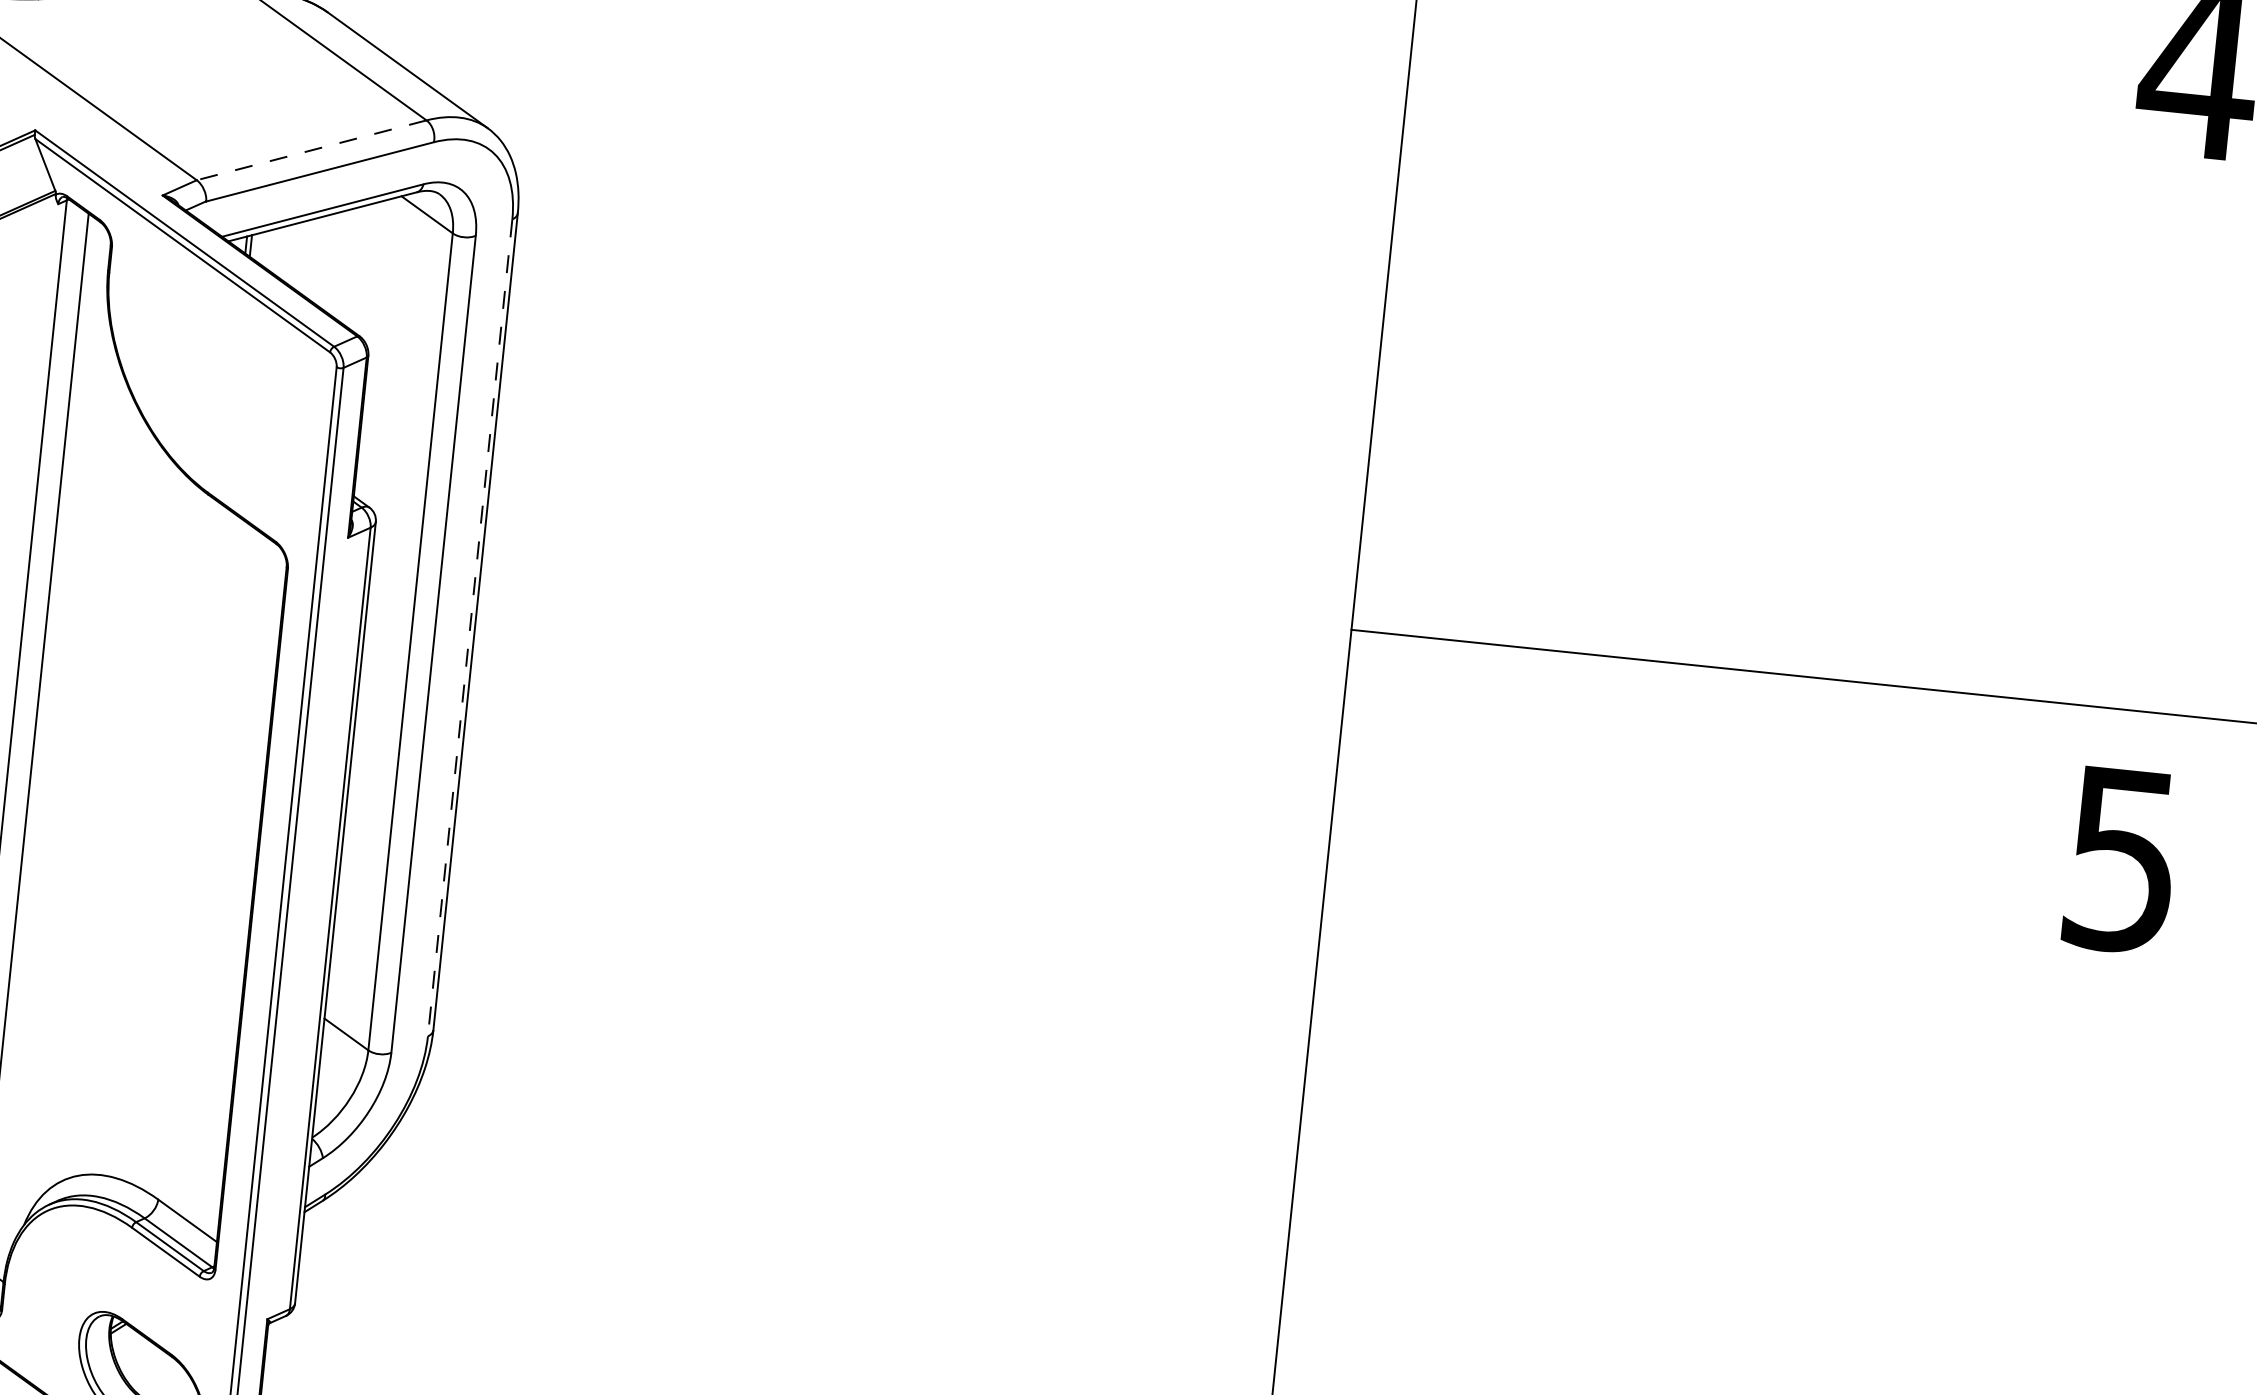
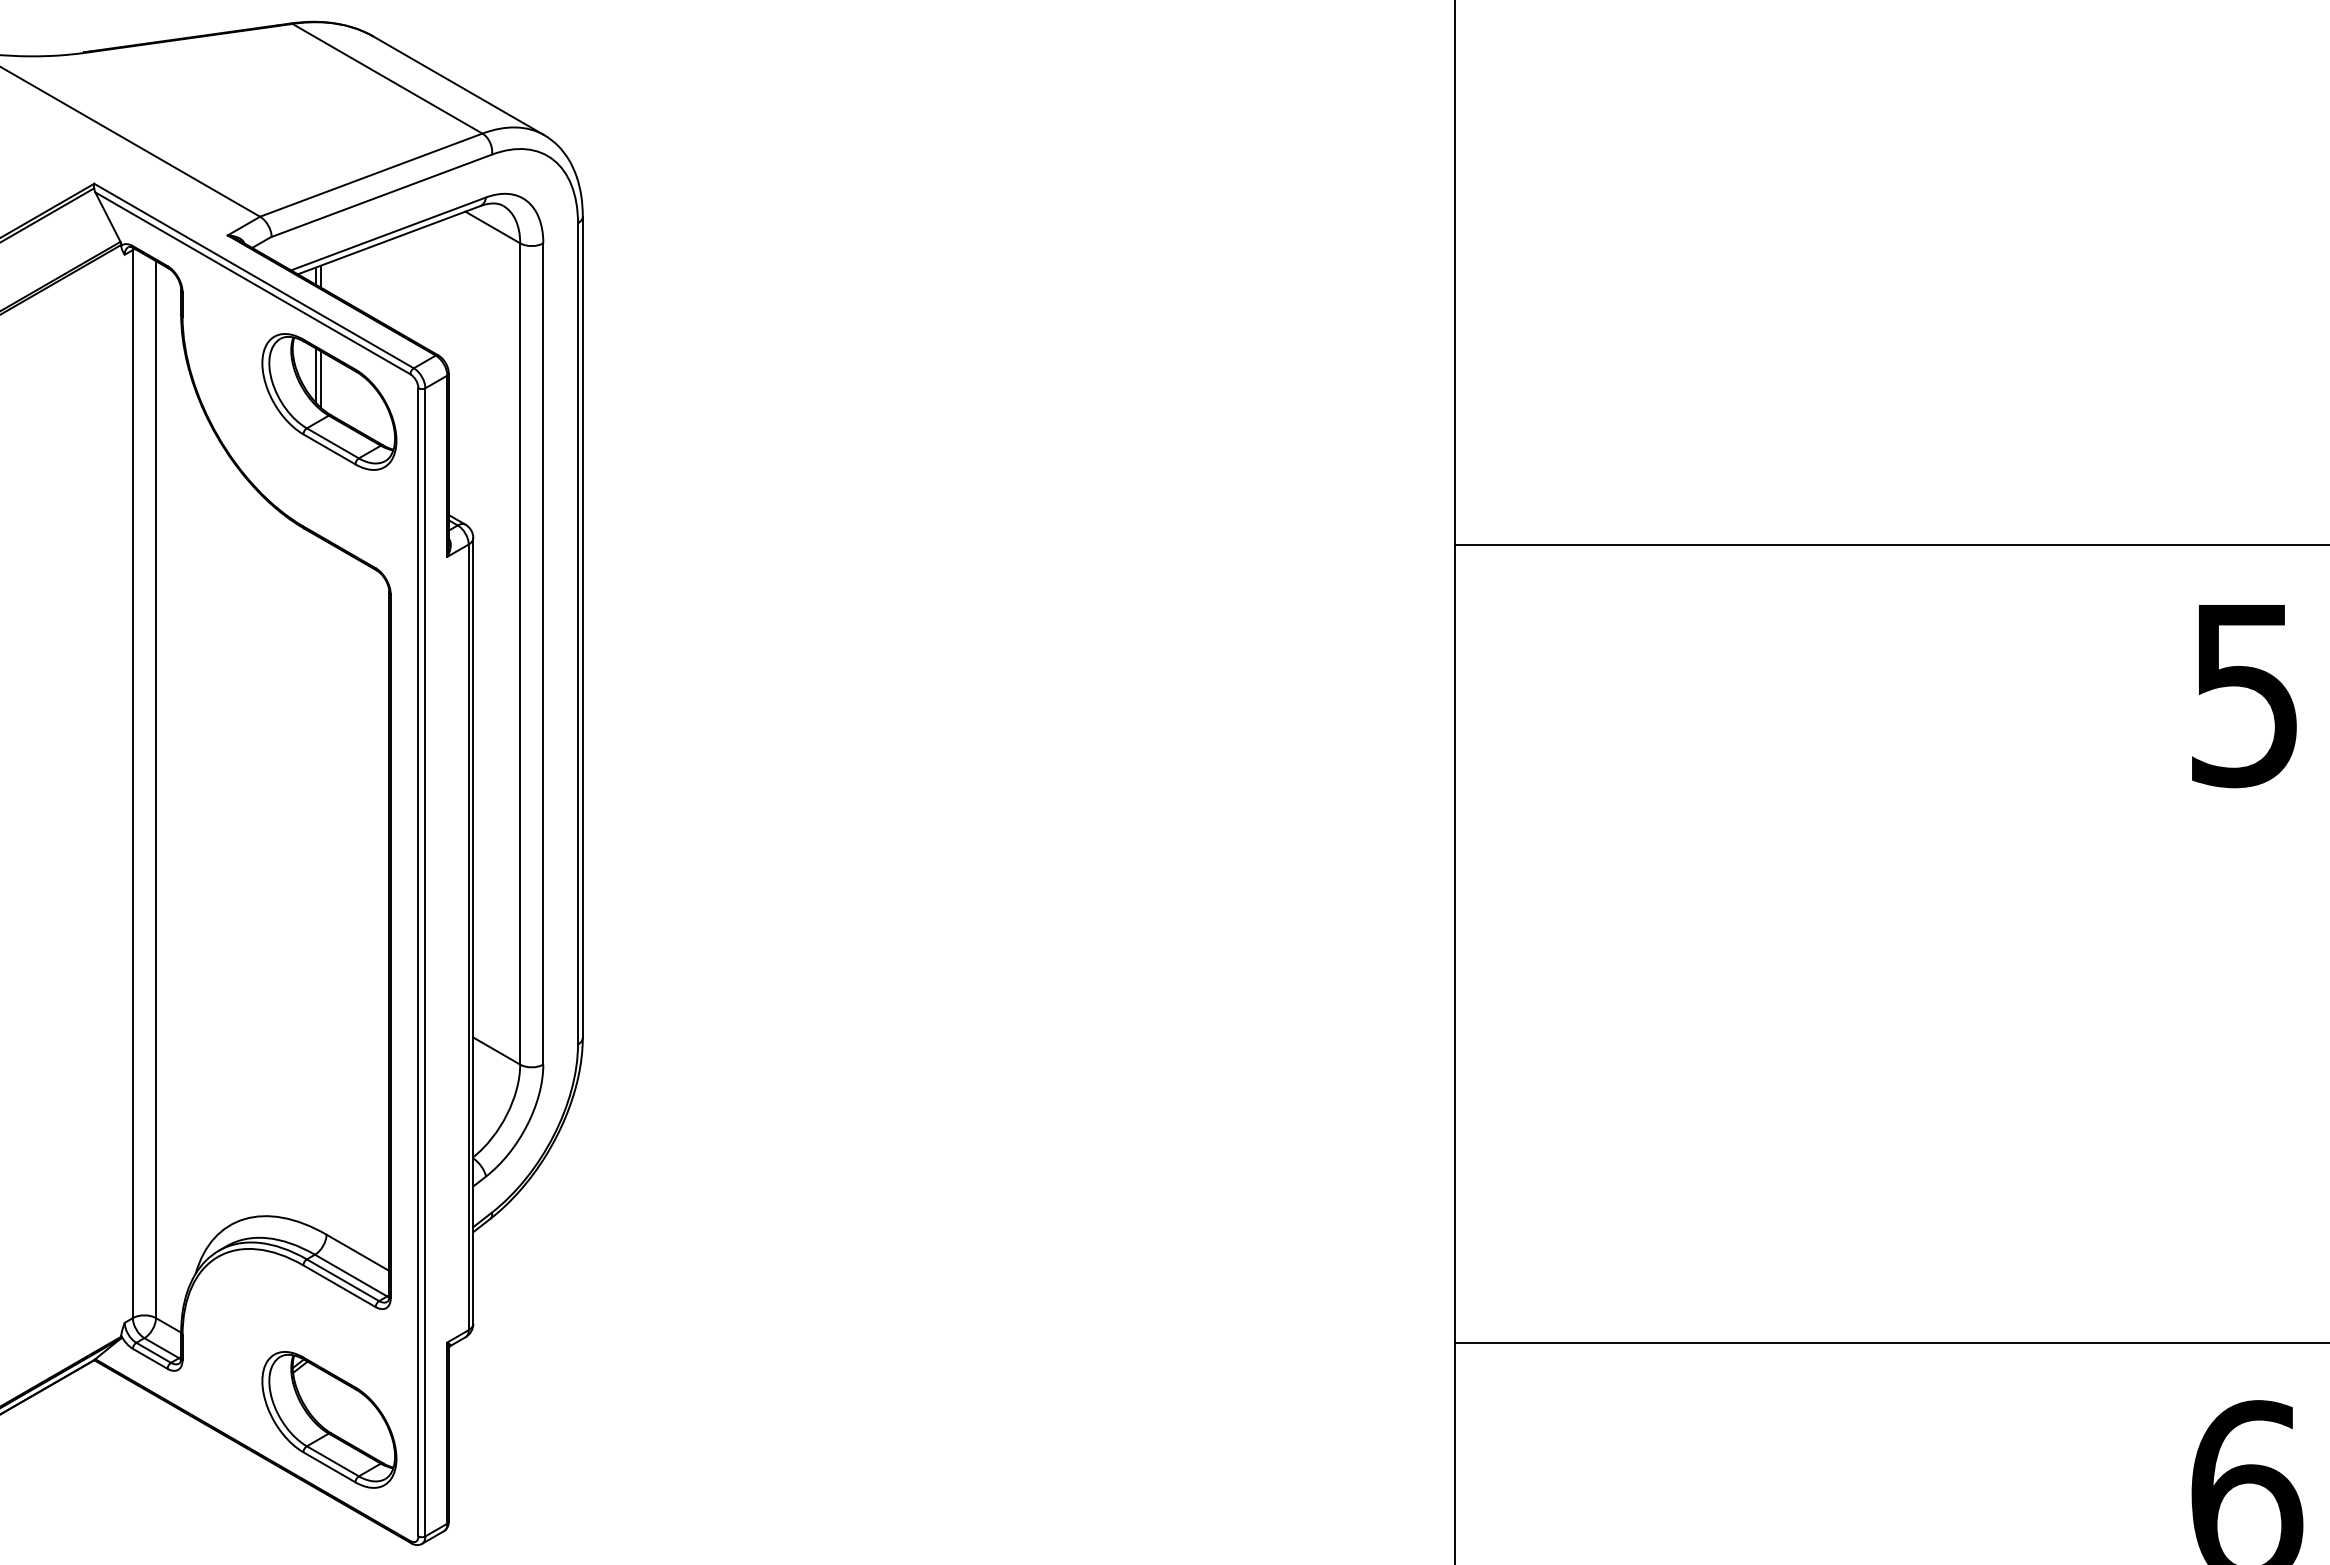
line: (311, 150) -> (371, 175), dashed -> solid
part: (246, 371) -> (329, 401), added
line: (470, 627) -> (578, 633), dashed -> solid

